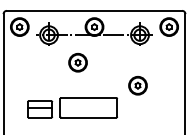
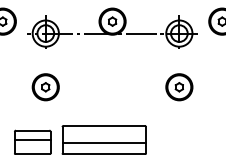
part: (77, 62) -> (44, 86), moved
part: (137, 85) -> (178, 86), moved
line: (88, 109) -> (103, 142), added

